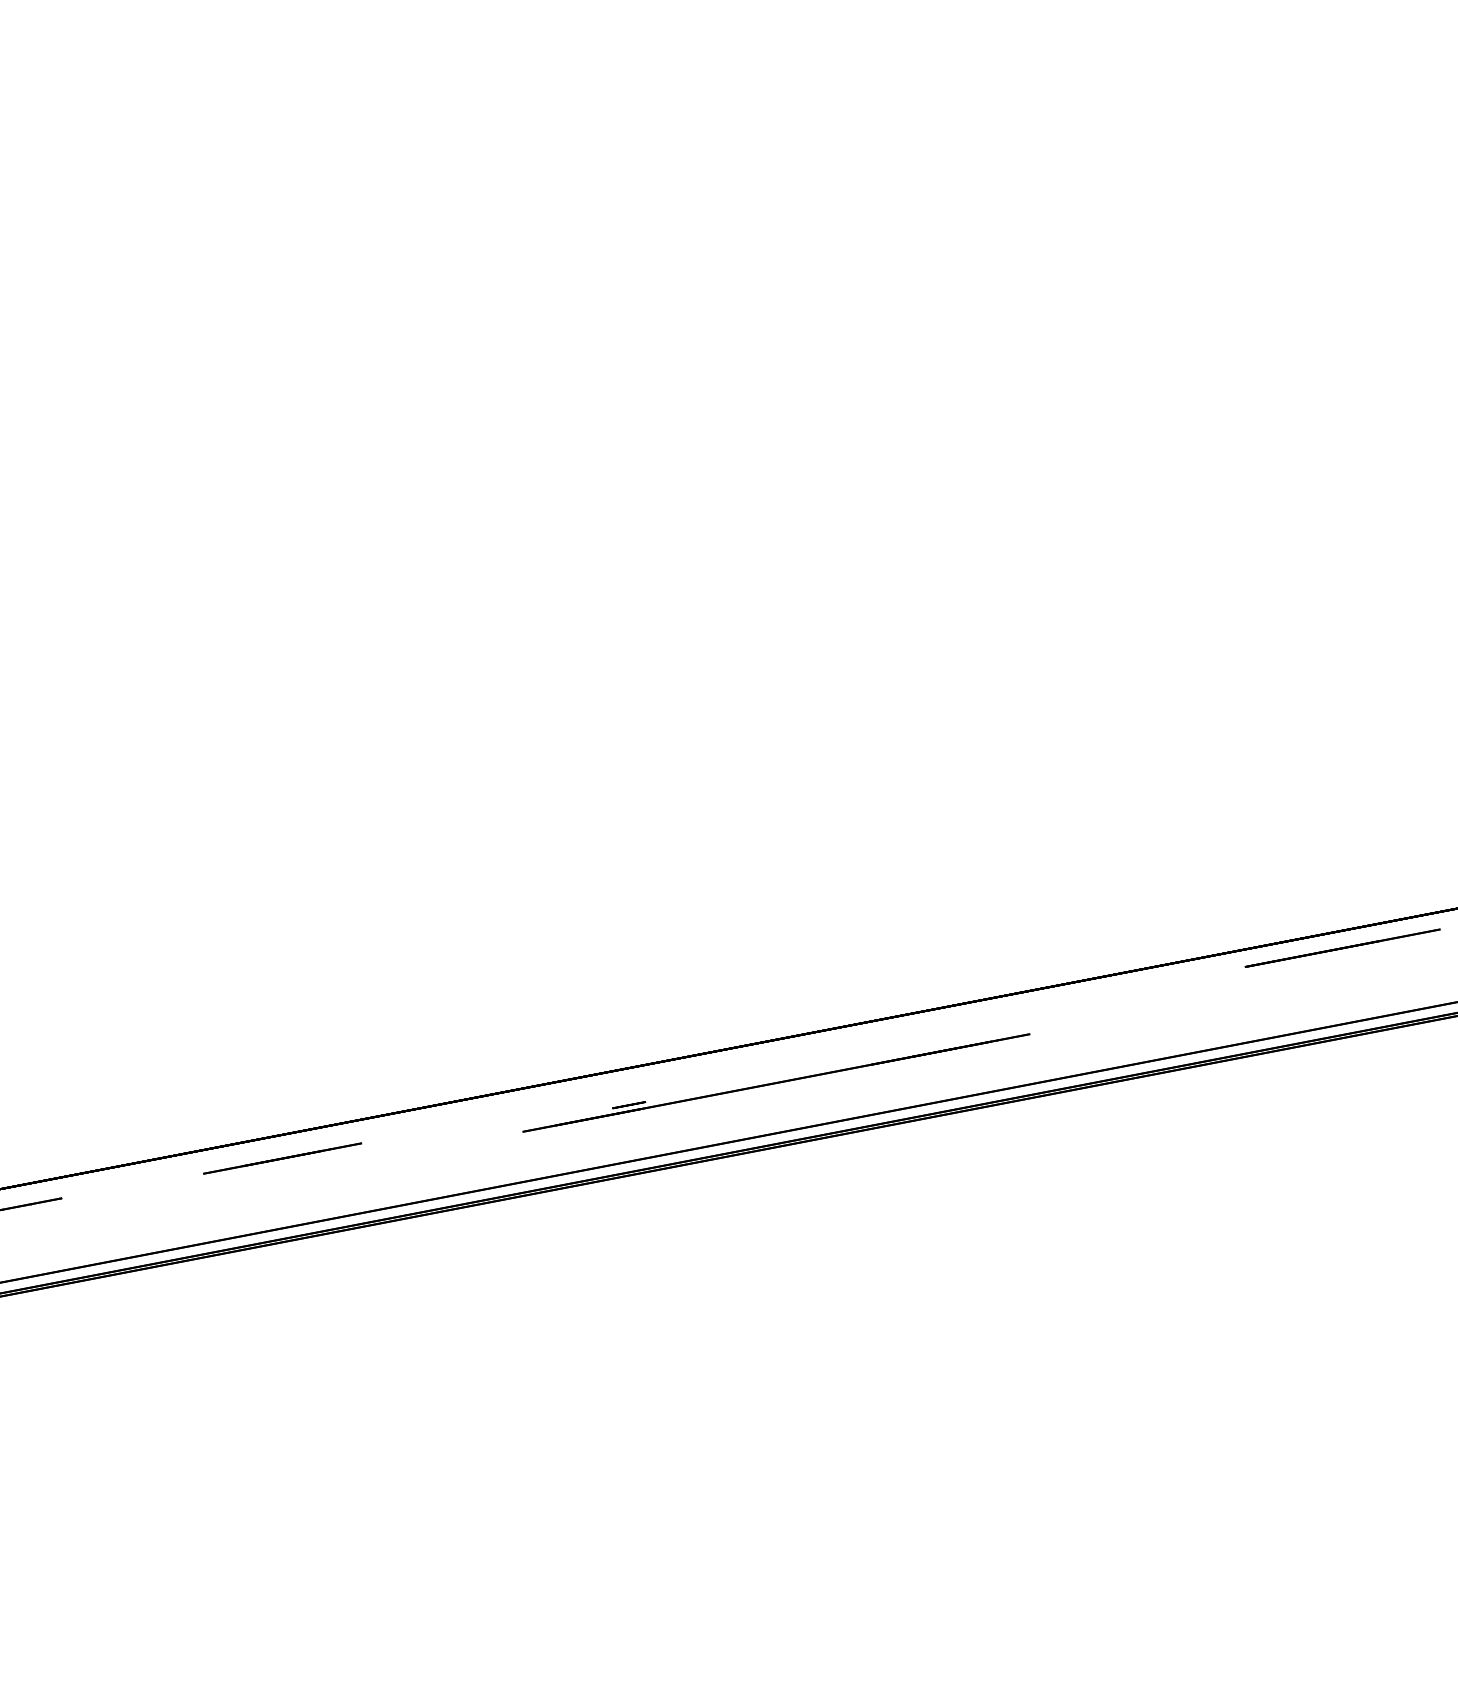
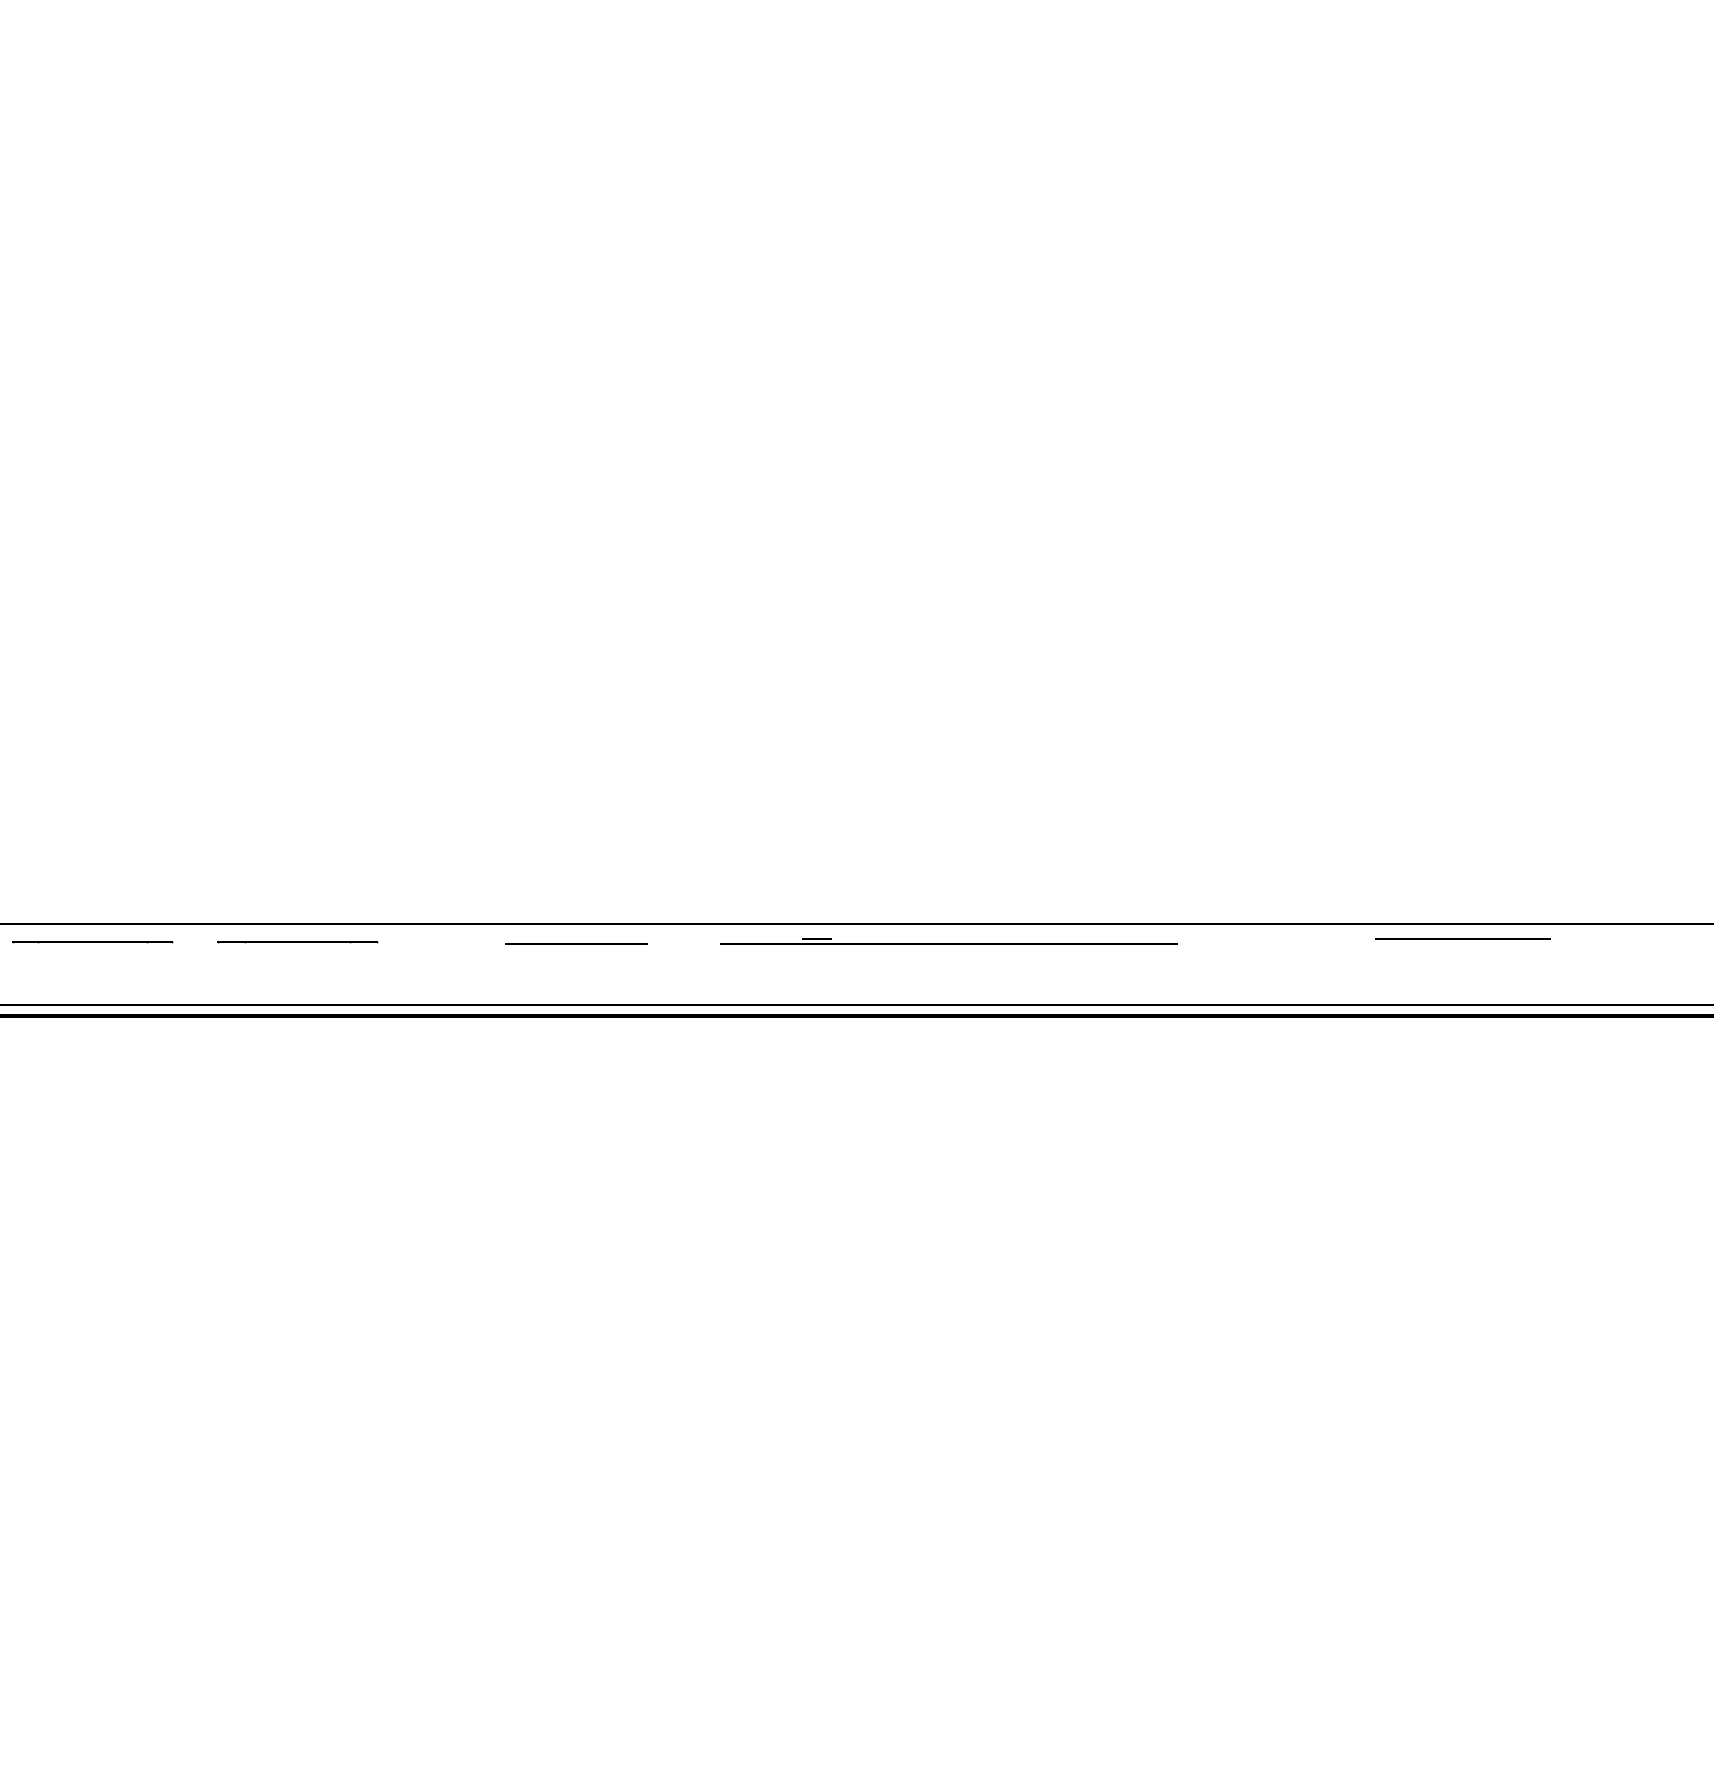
line: (1342, 947) -> (1462, 938), moved
part: (775, 1079) -> (948, 941), moved

